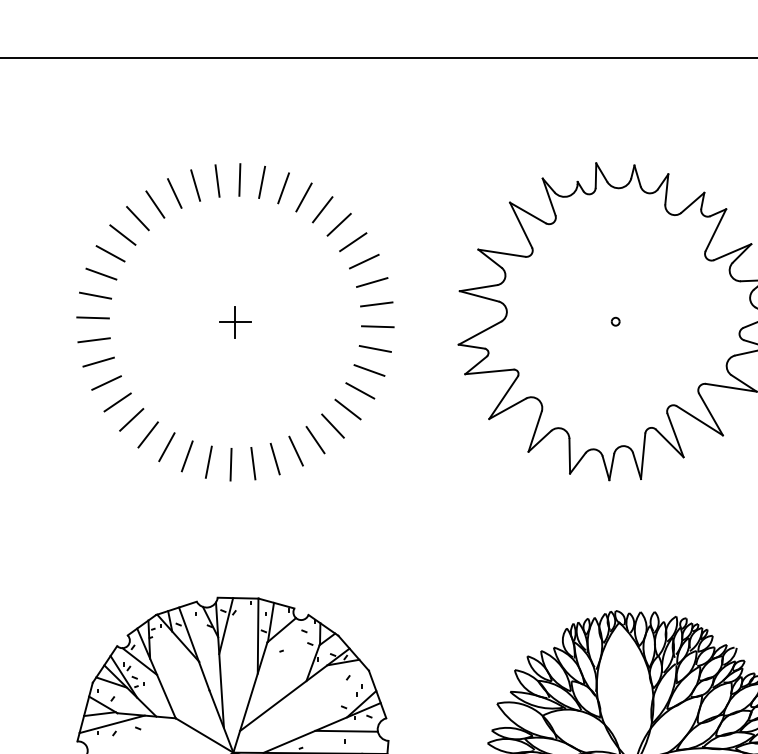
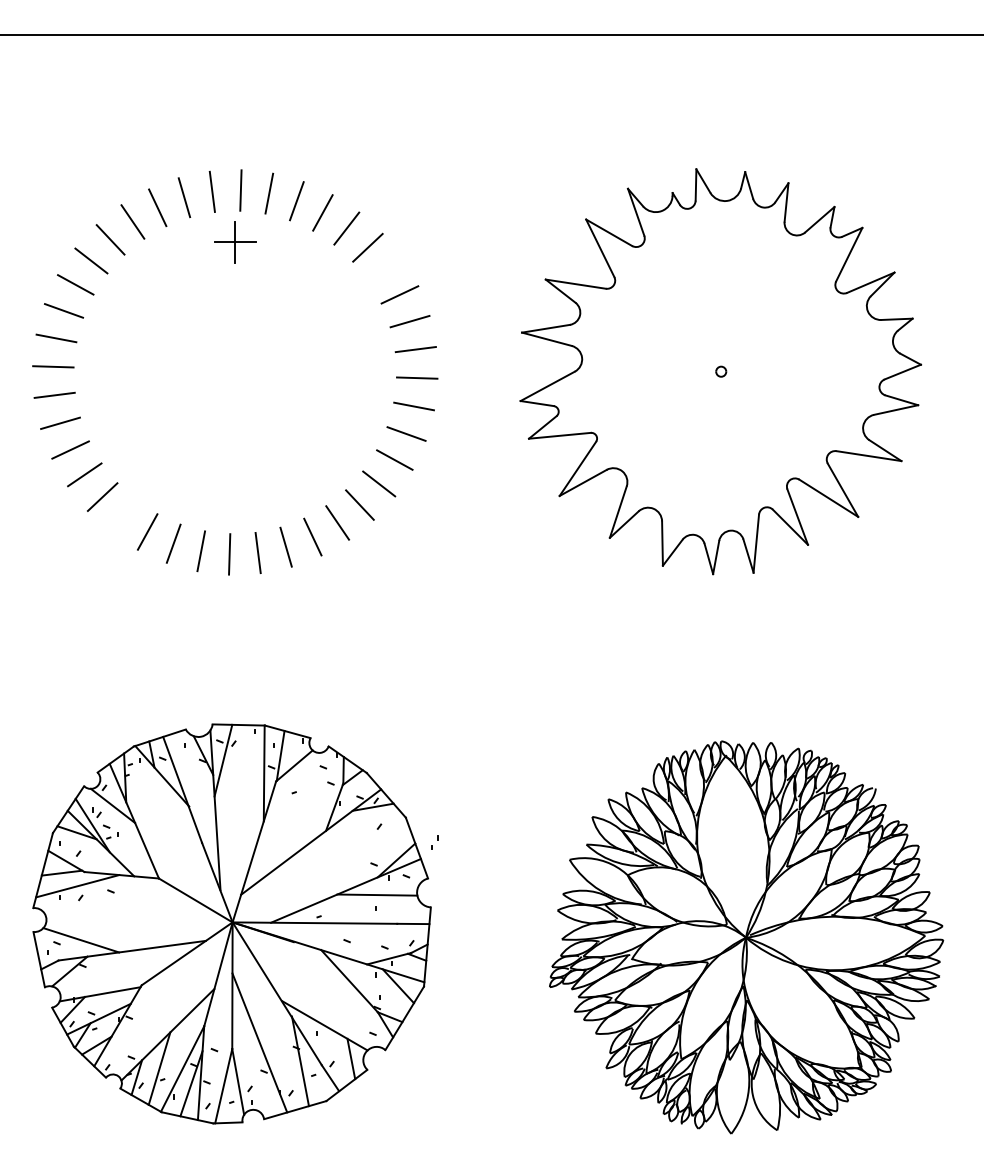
line: (353, 241) -> (385, 269), removed
part: (235, 322) -> (235, 242), moved
line: (147, 435) -> (123, 516), removed
part: (359, 690) -> (434, 842), moved

